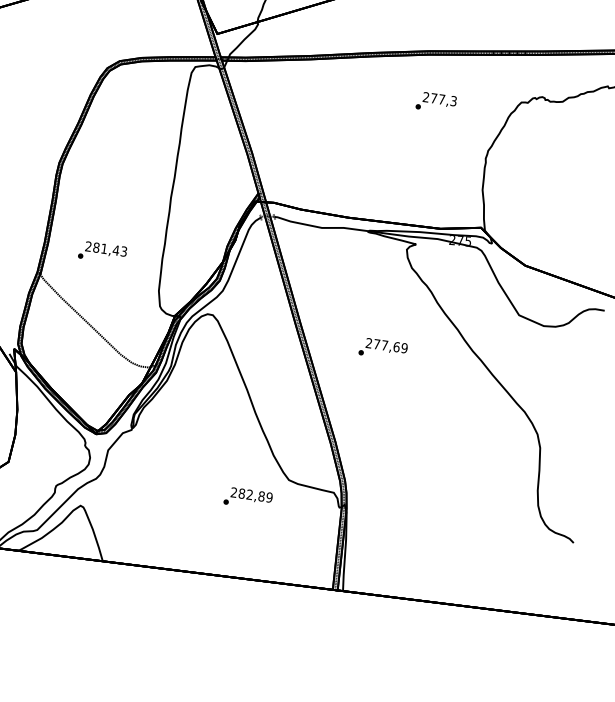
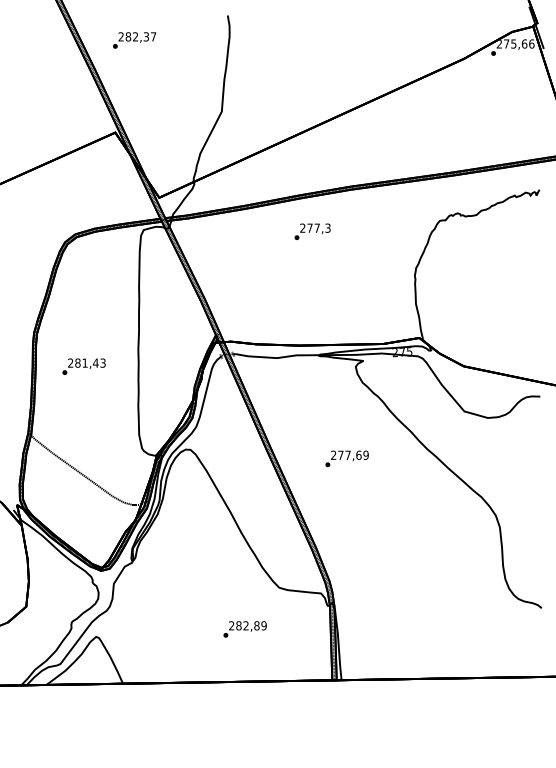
text: (436, 102) -> (312, 231), moved
text: (102, 252) -> (83, 366), moved
text: (247, 498) -> (244, 629), moved

